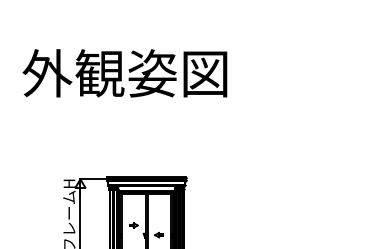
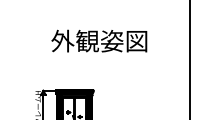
text: (125, 71) -> (99, 40), moved

